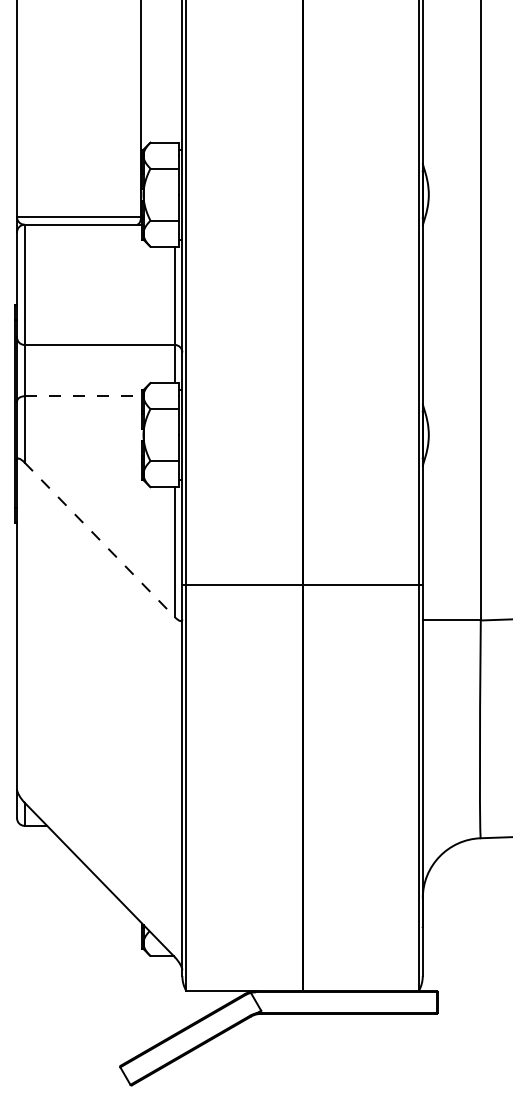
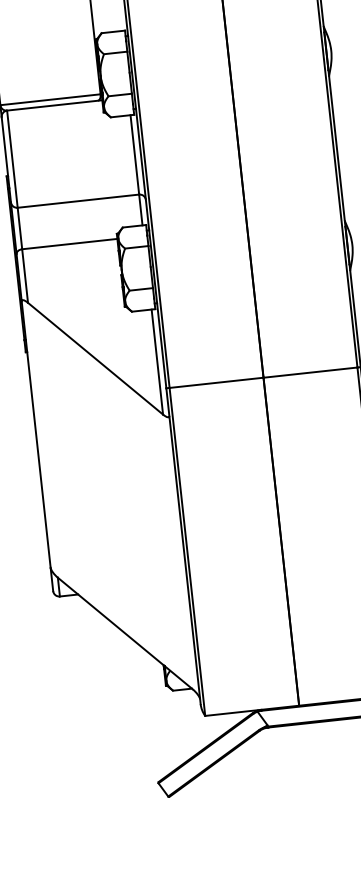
line: (83, 396) -> (69, 244), dashed -> solid
line: (99, 539) -> (95, 358), dashed -> solid

